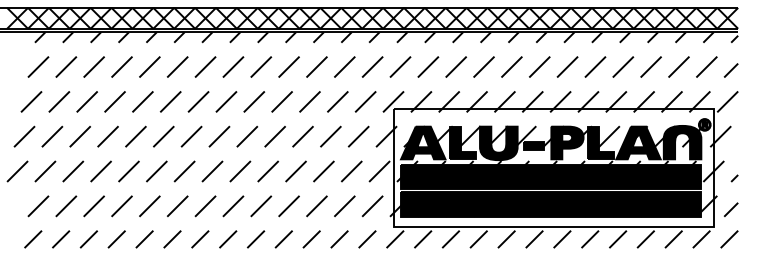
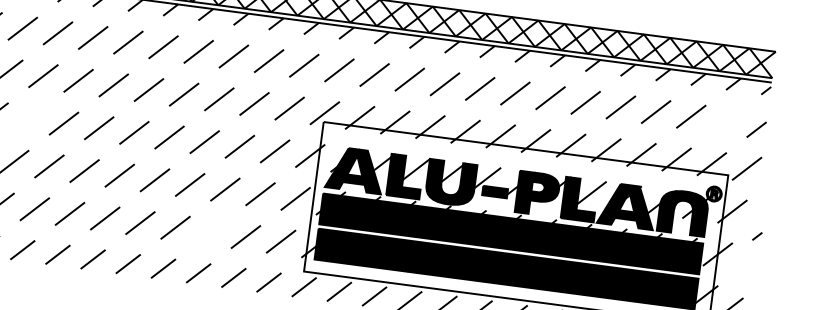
line: (706, 66) -> (726, 120), removed
line: (163, 136) -> (28, 118), removed
line: (734, 178) -> (757, 236), moved
line: (316, 206) -> (210, 232), removed

